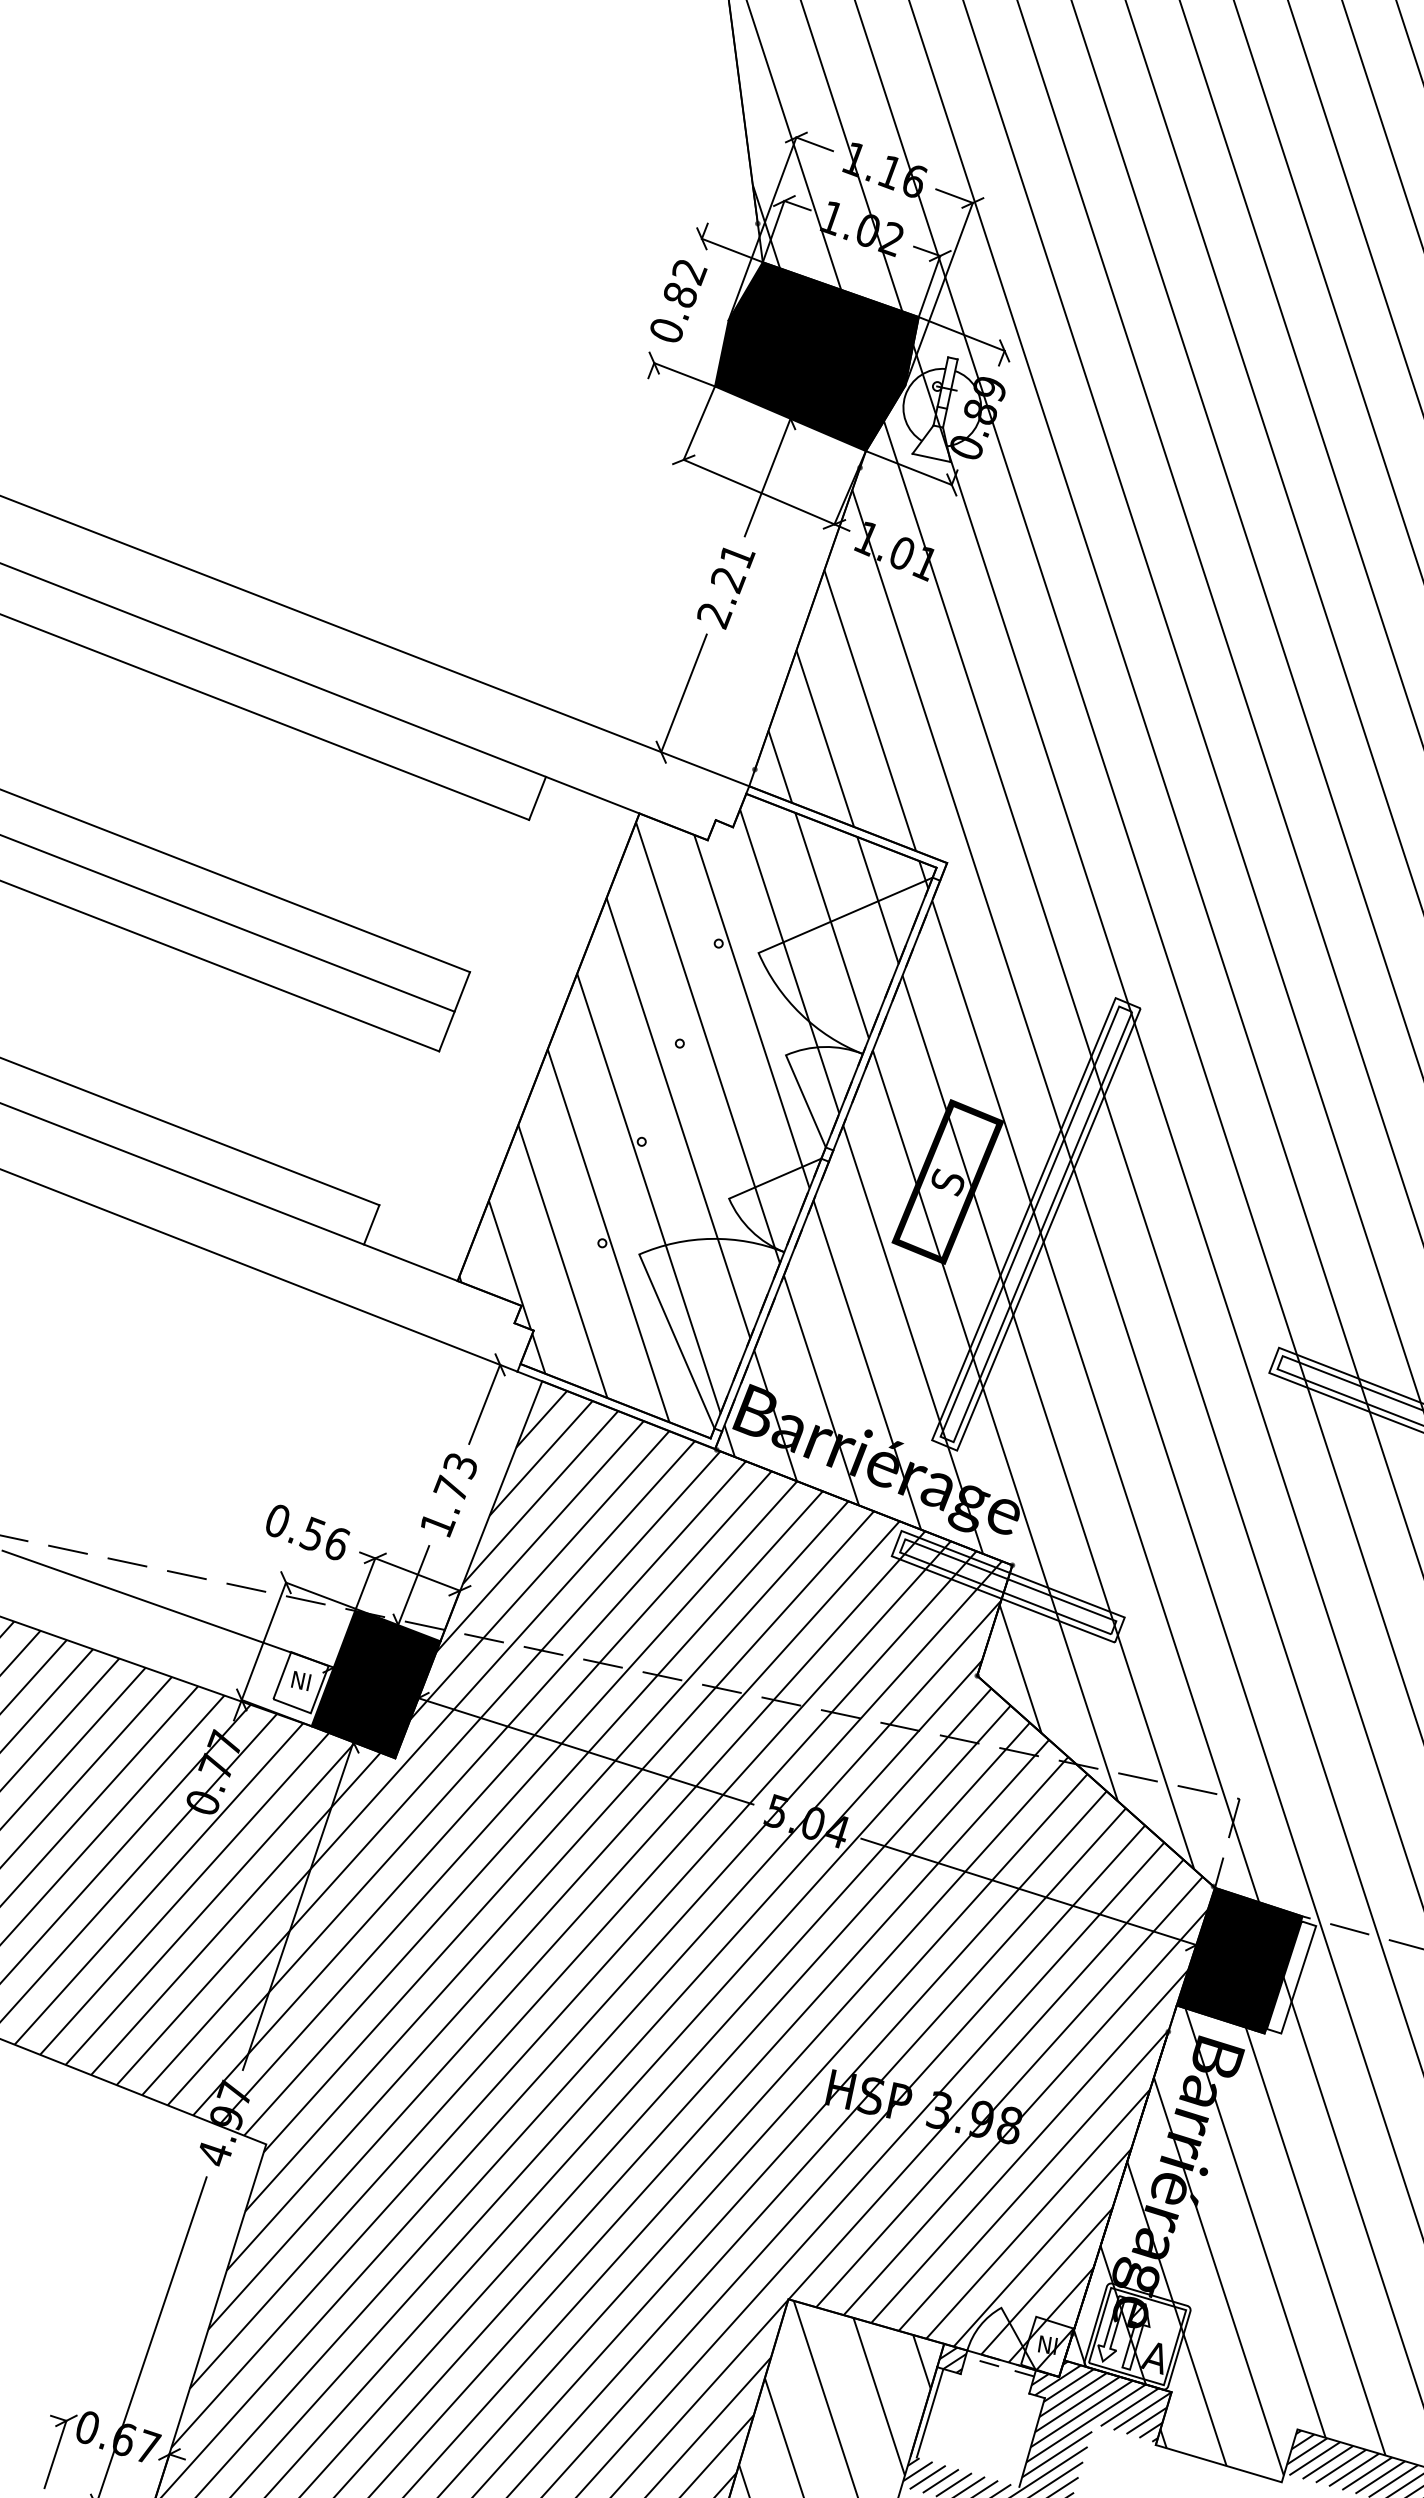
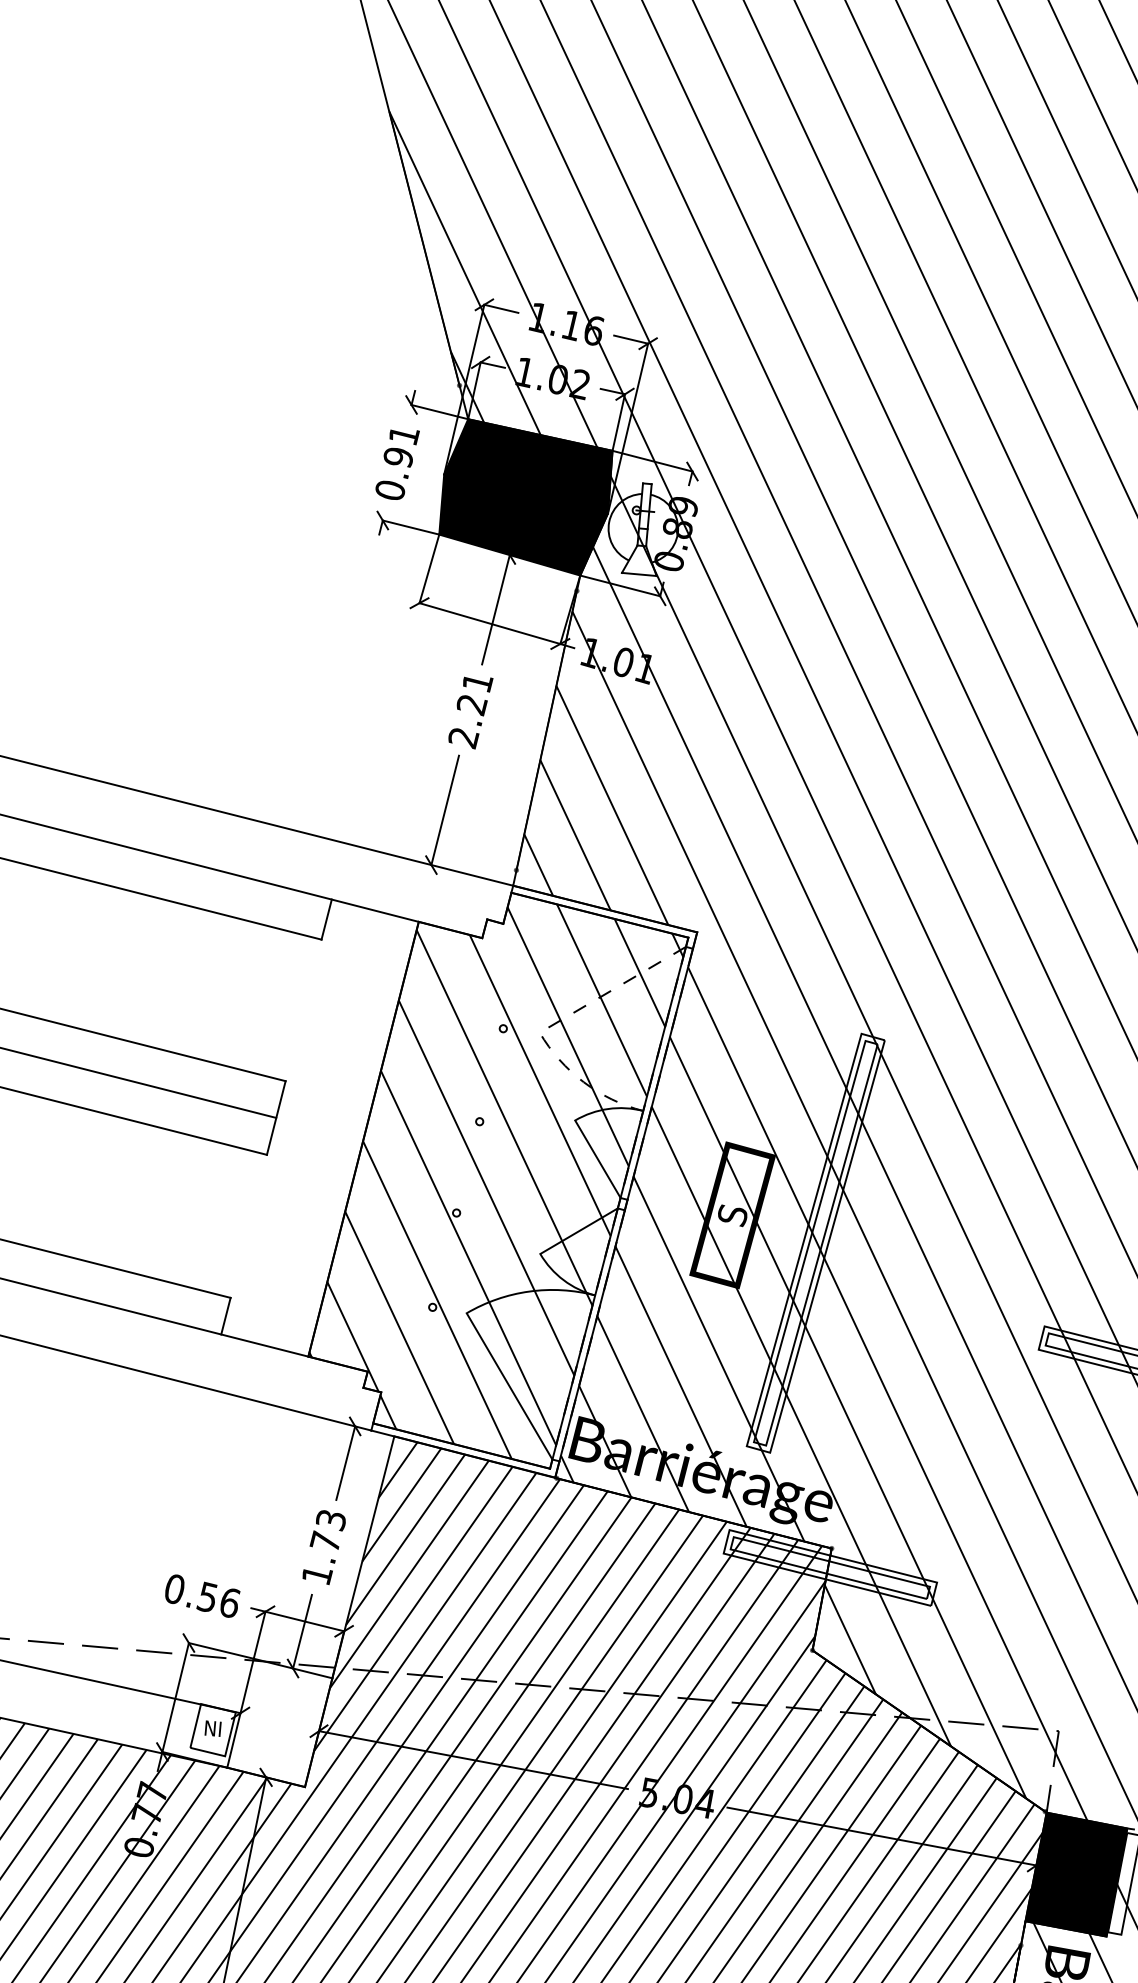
text: (686, 284) -> (402, 447), 0.82 -> 0.91
line: (765, 950) -> (545, 1029), solid -> dashed
fill: (375, 1684) -> (279, 1723), removed

